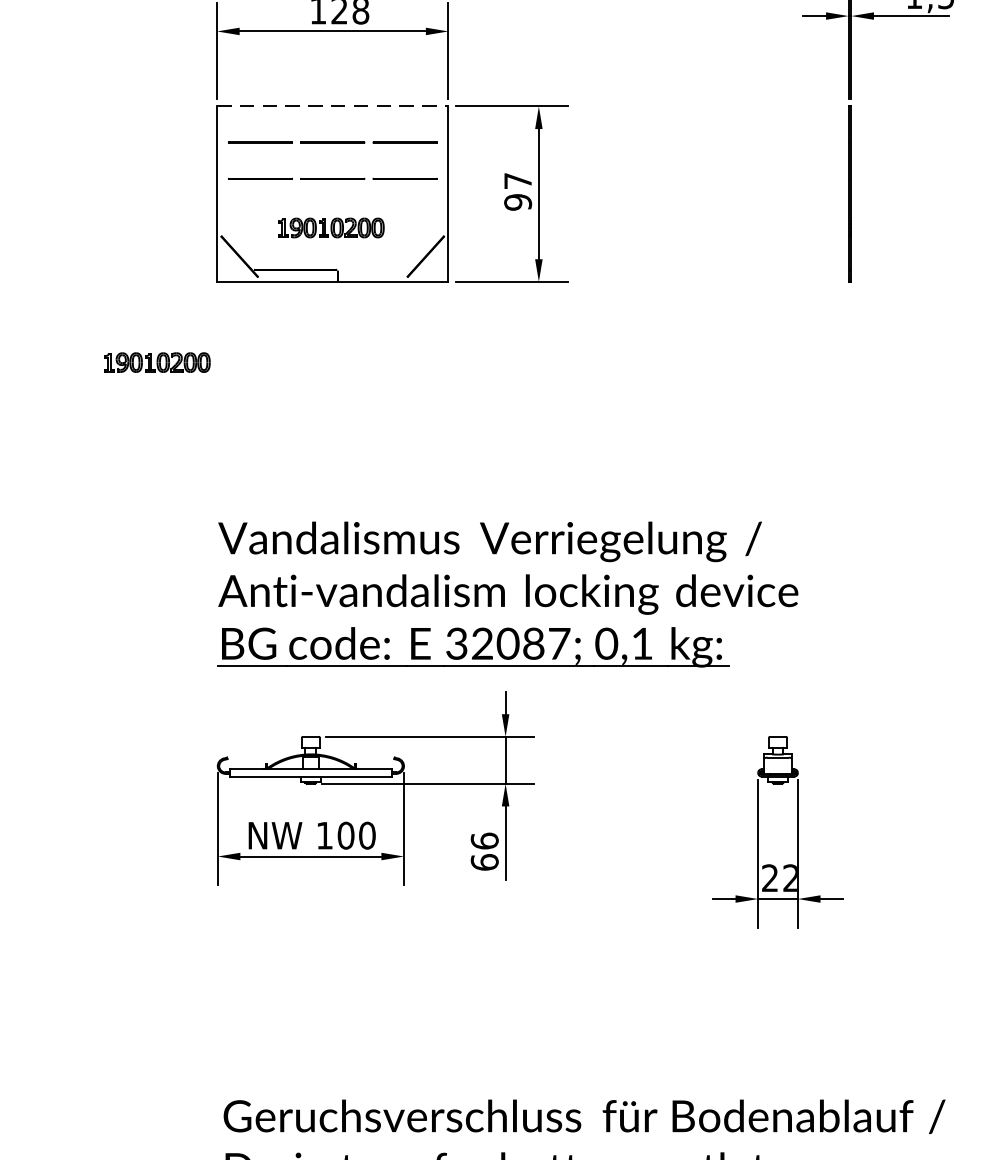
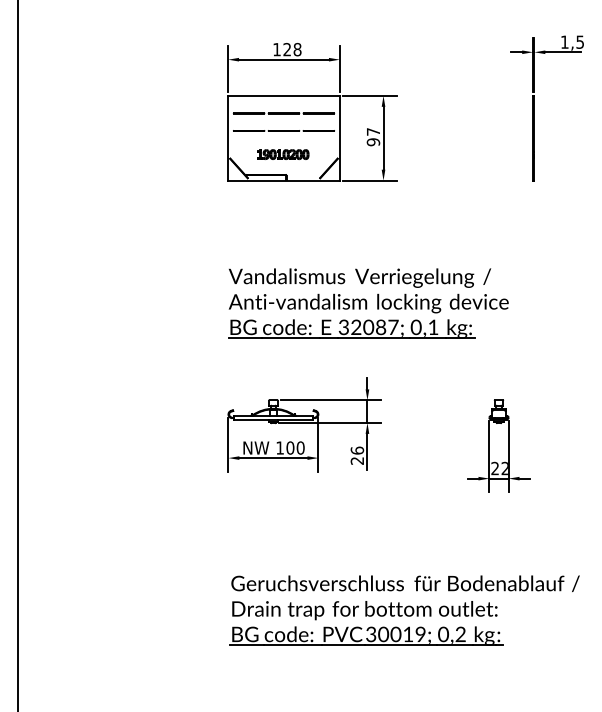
line: (331, 105) -> (283, 95), dashed -> solid
part: (157, 362) -> (199, 219), removed
part: (507, 594) -> (368, 303), moved
text: (484, 861) -> (357, 460), 66 -> 26

